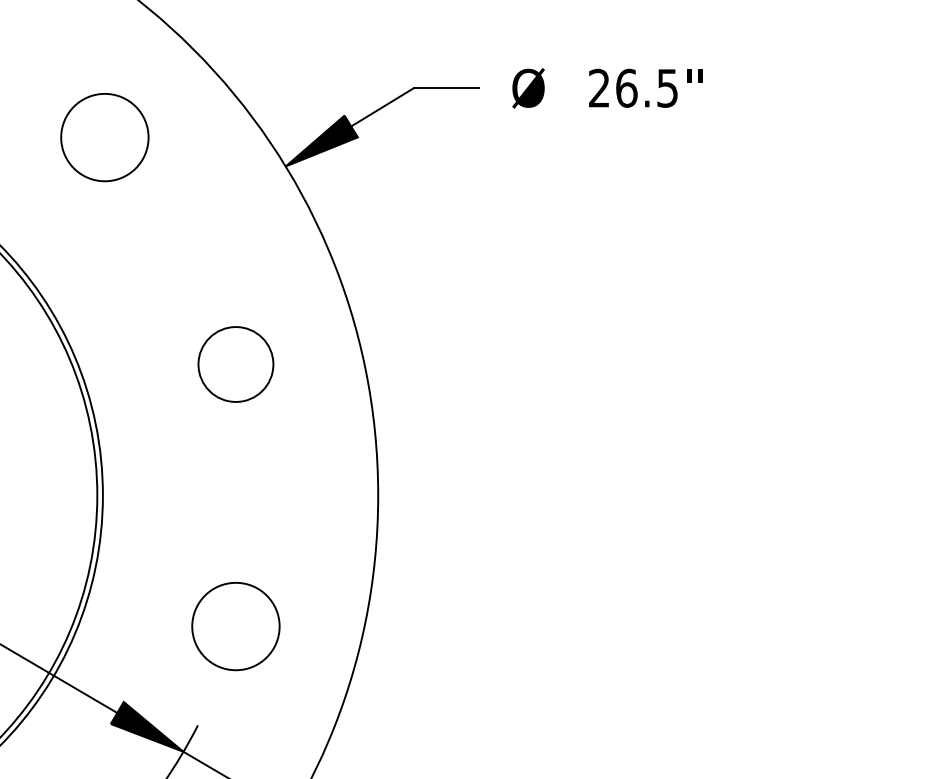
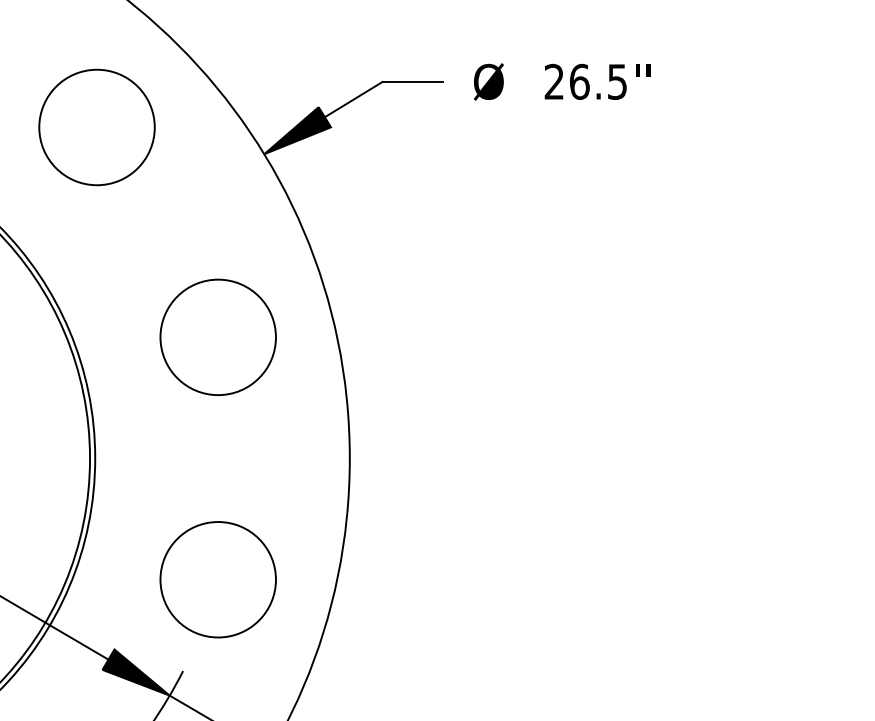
circle: (104, 137) -> (96, 127), size x1.43
circle: (235, 364) -> (217, 337), size x1.67
circle: (235, 626) -> (217, 579), size x1.43

